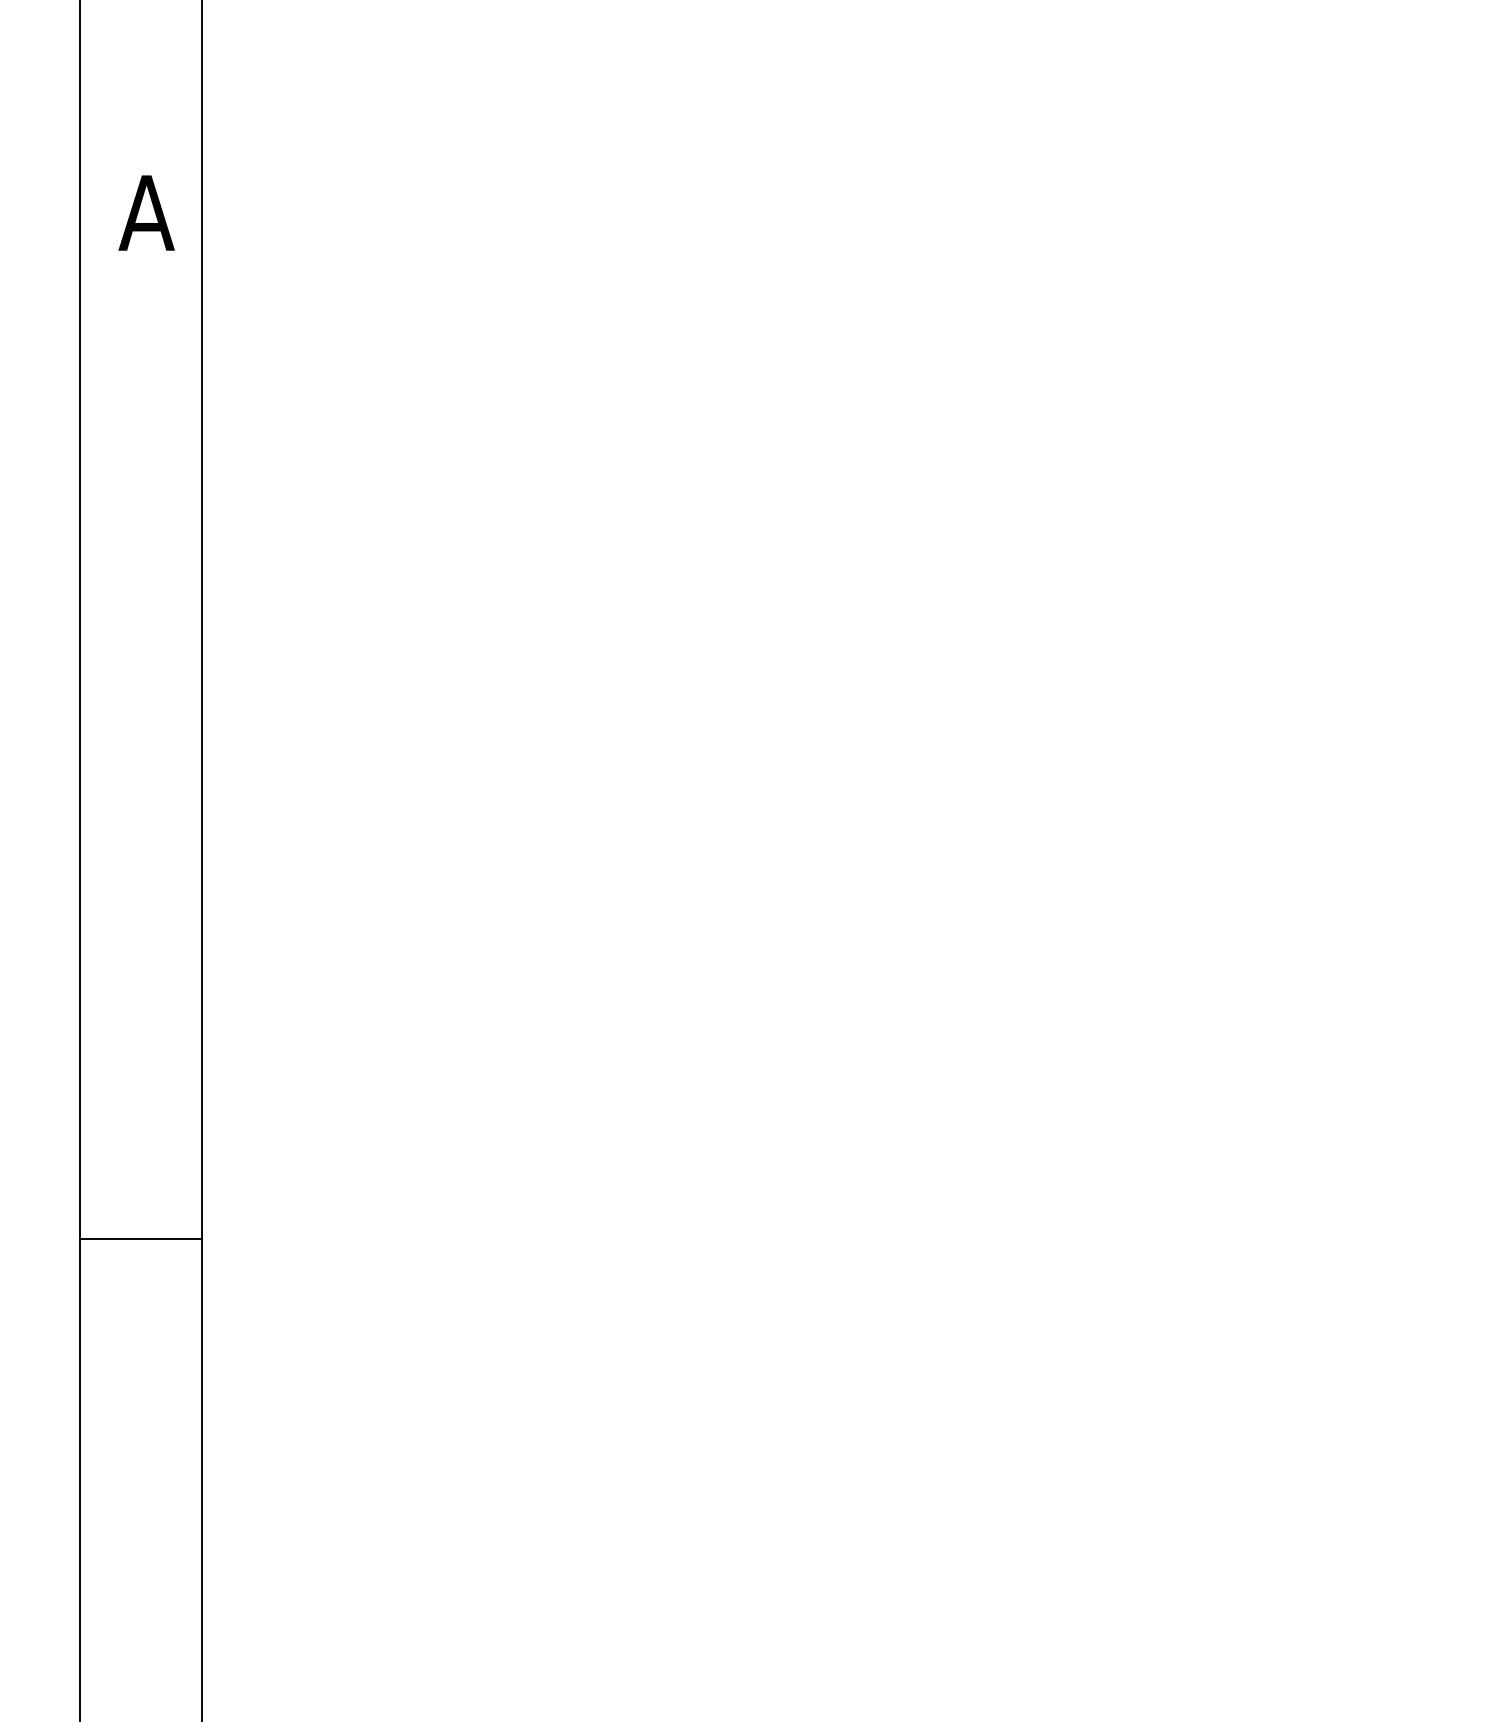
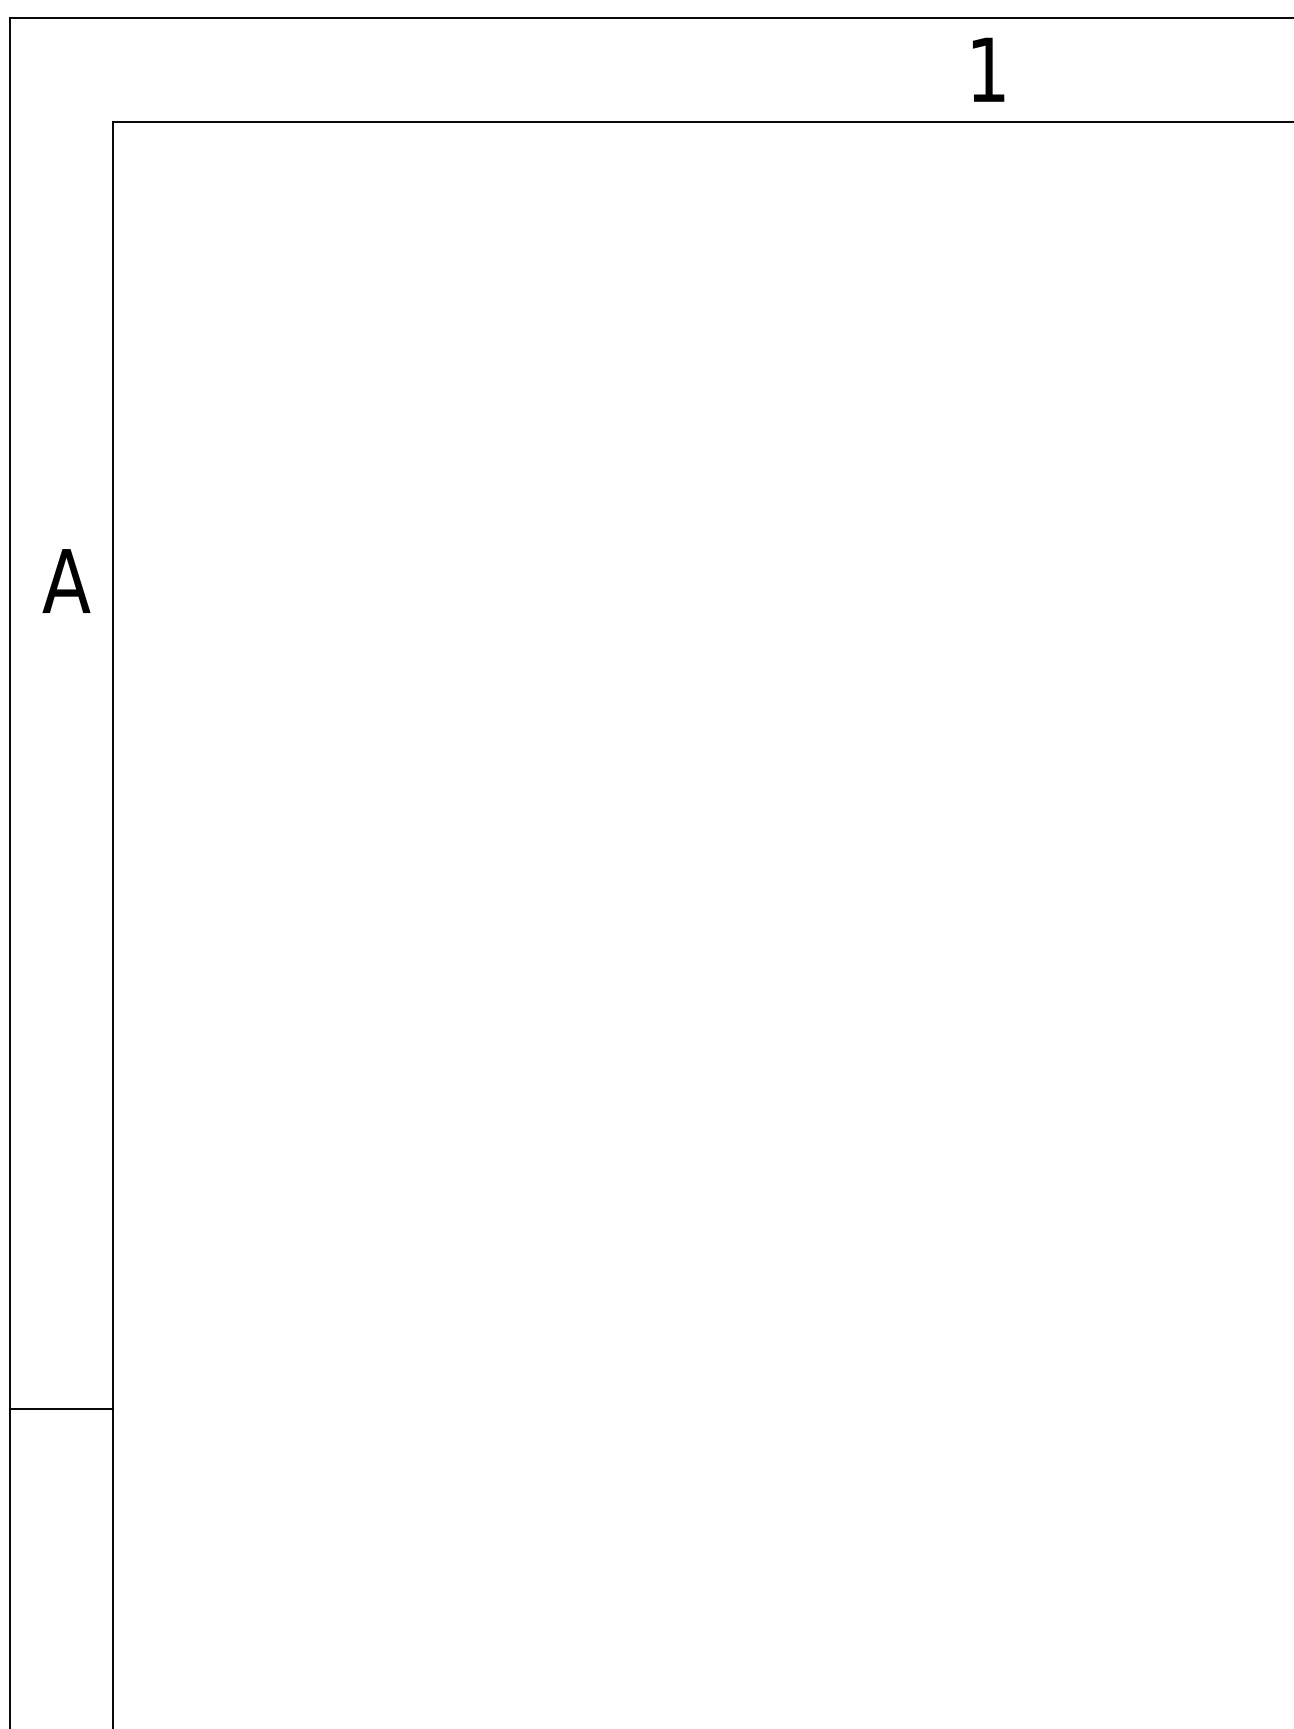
line: (140, 1238) -> (61, 1408), moved

